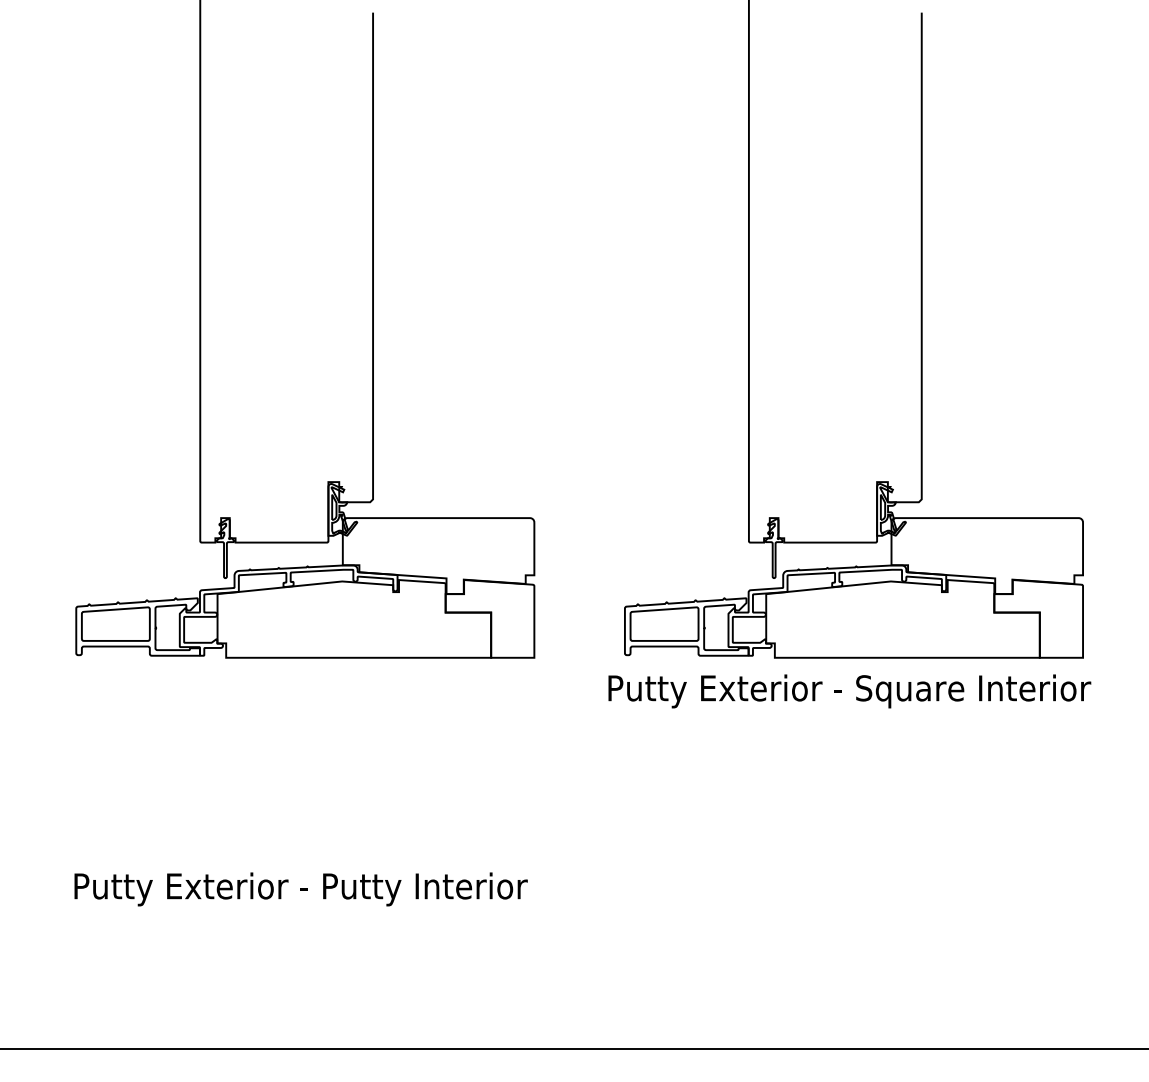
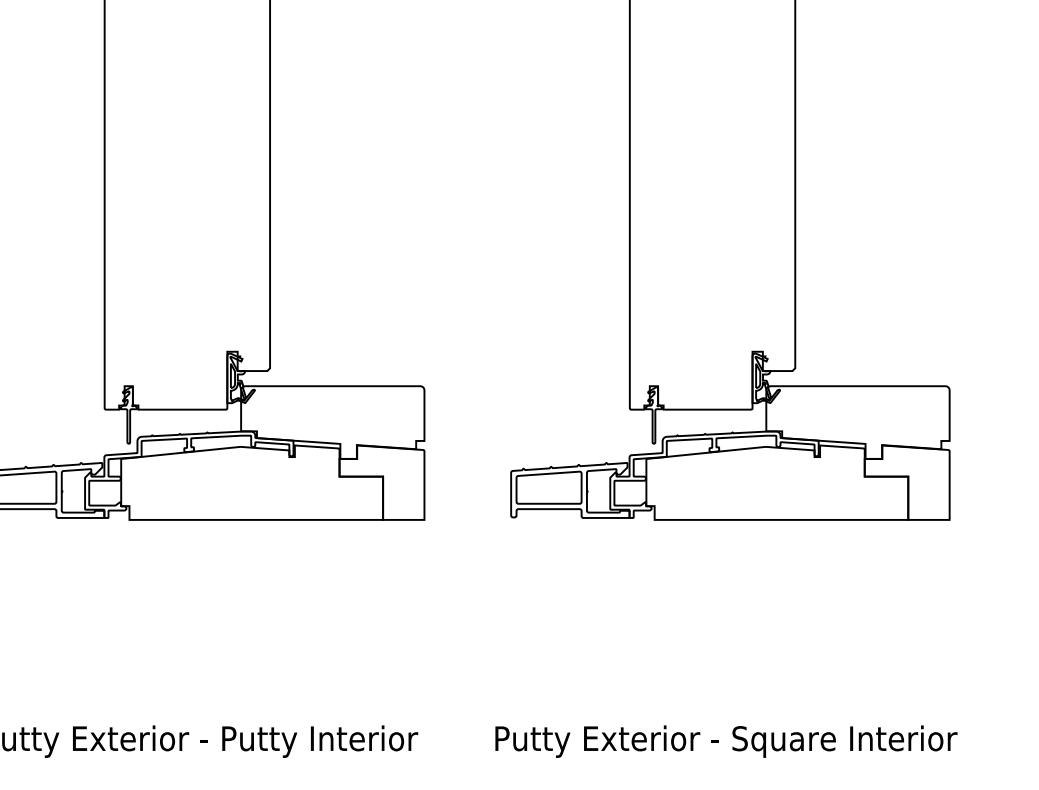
text: (849, 691) -> (726, 741), moved

